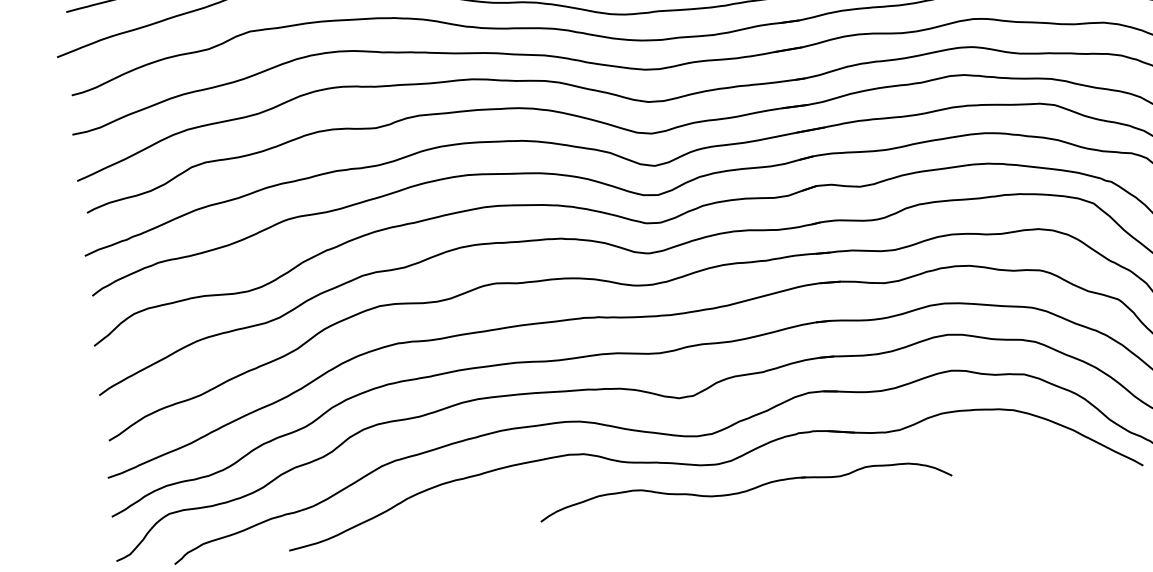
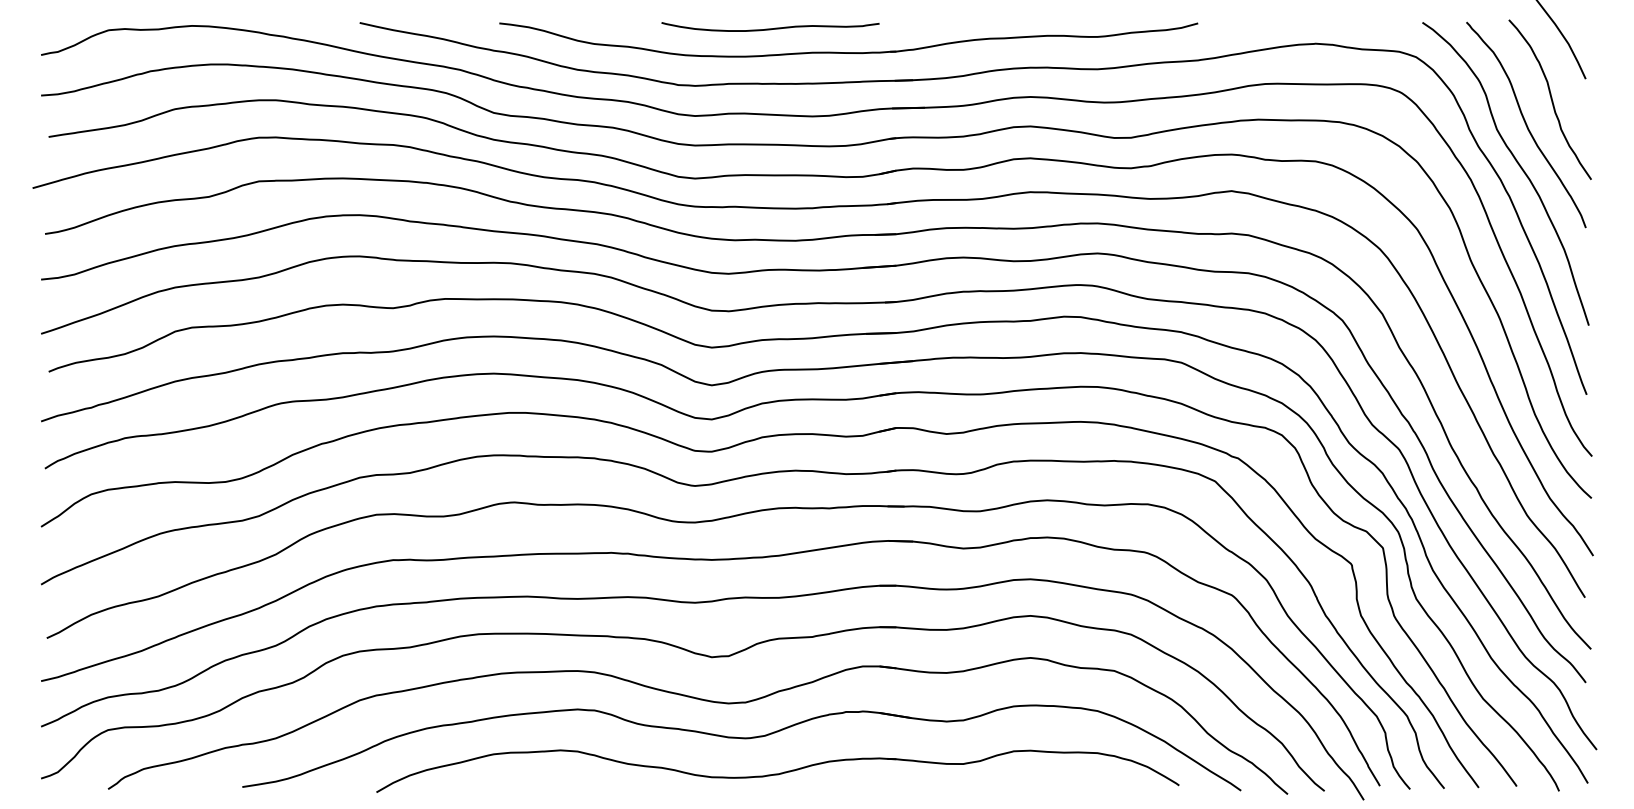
part: (745, 489) -> (777, 770), size x1.67

